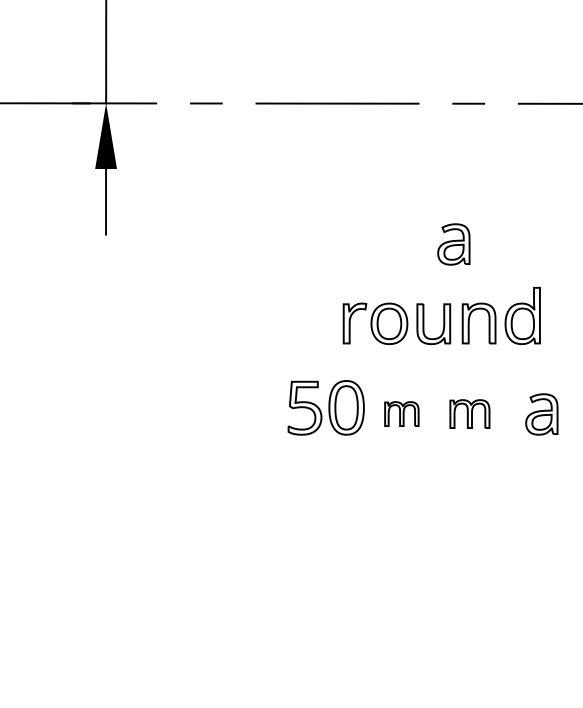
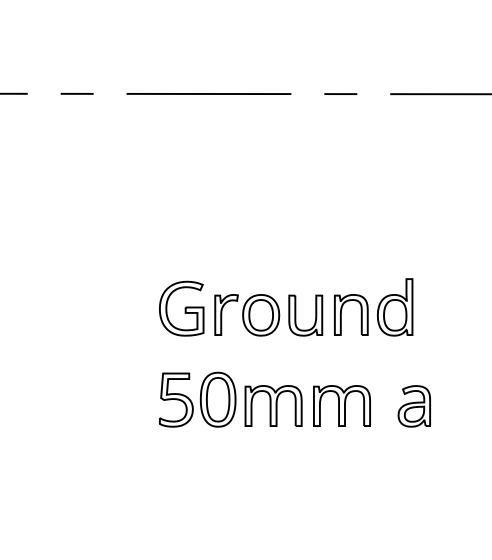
part: (453, 244) -> (325, 235), removed
part: (309, 317) -> (180, 308), added
part: (401, 413) -> (273, 405), size x1.67
part: (469, 413) -> (341, 405), size x1.43

